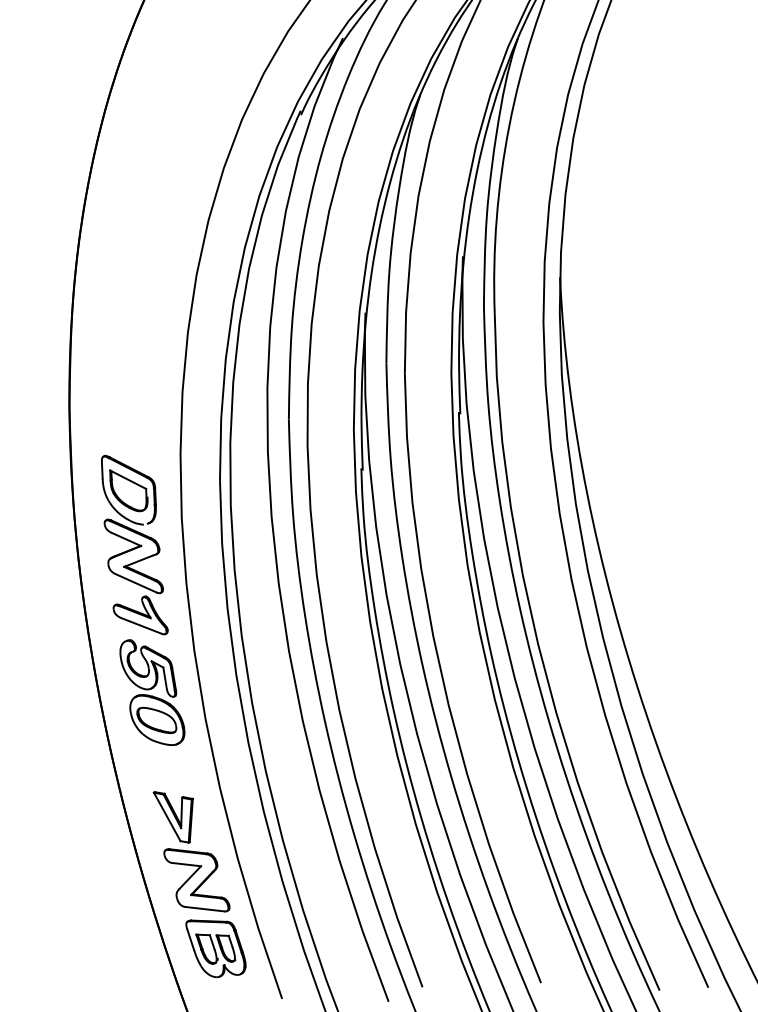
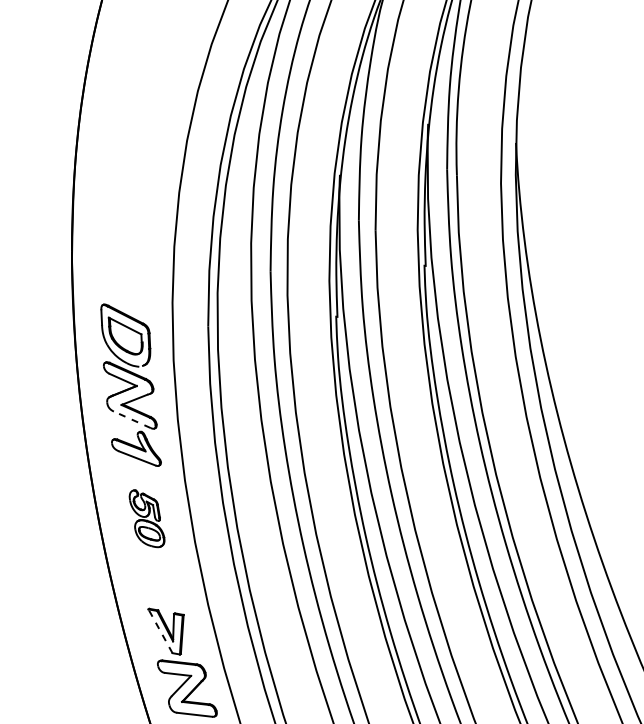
line: (135, 583) -> (131, 419), solid -> dashed
part: (152, 692) -> (147, 518), size x0.6
line: (167, 816) -> (160, 630), solid -> dashed

